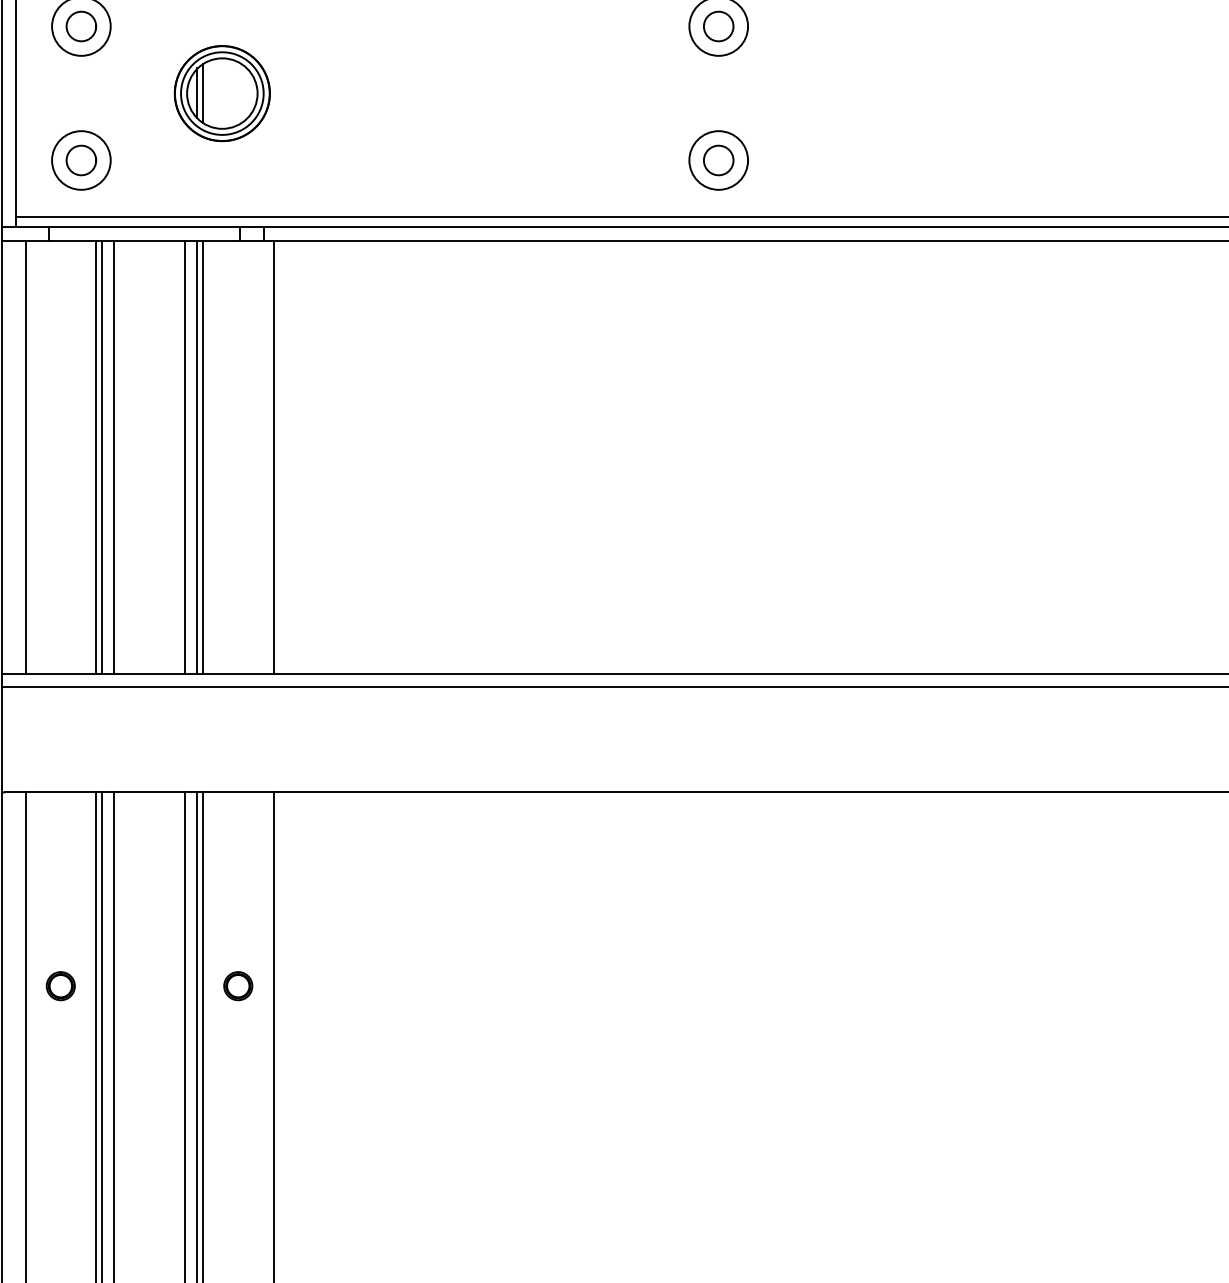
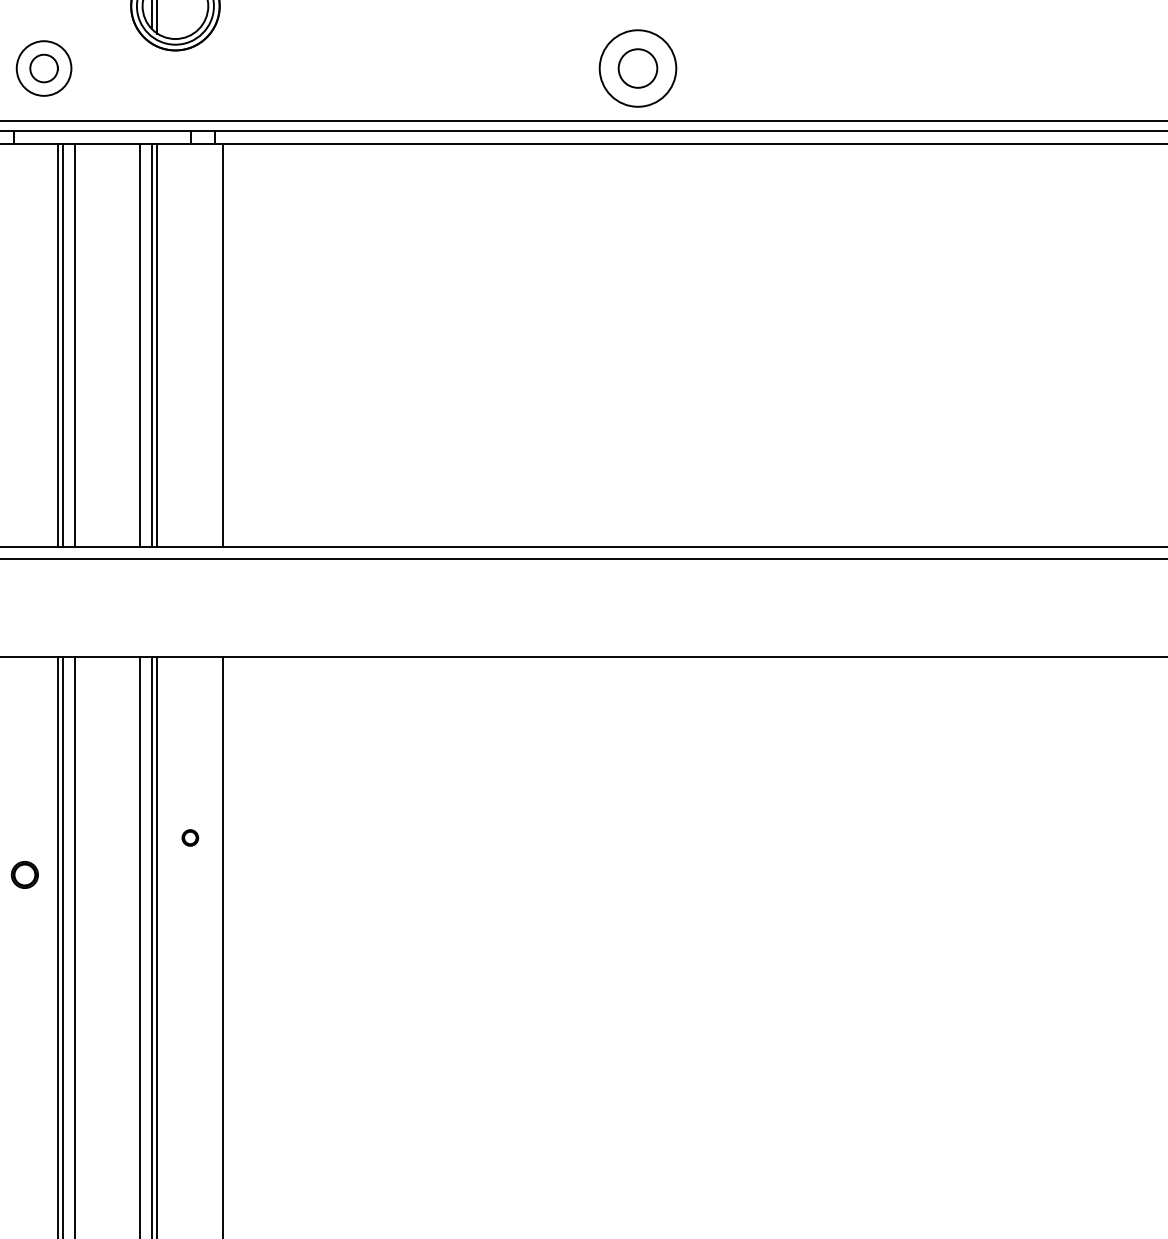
circle: (718, 160) -> (637, 68), size x1.4
circle: (718, 160) -> (637, 68), size x1.4
part: (60, 985) -> (24, 874), moved
part: (238, 985) -> (190, 837), size x0.6

